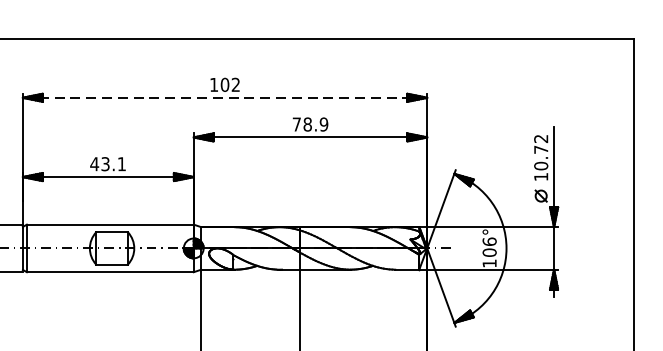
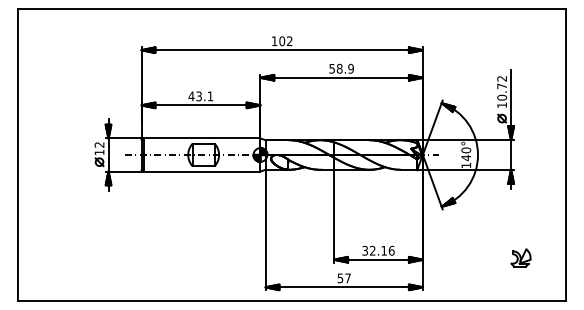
line: (225, 98) -> (282, 50), dashed -> solid
text: (295, 124) -> (331, 68), 78.9 -> 58.9
text: (489, 247) -> (466, 154), 106° -> 140°

